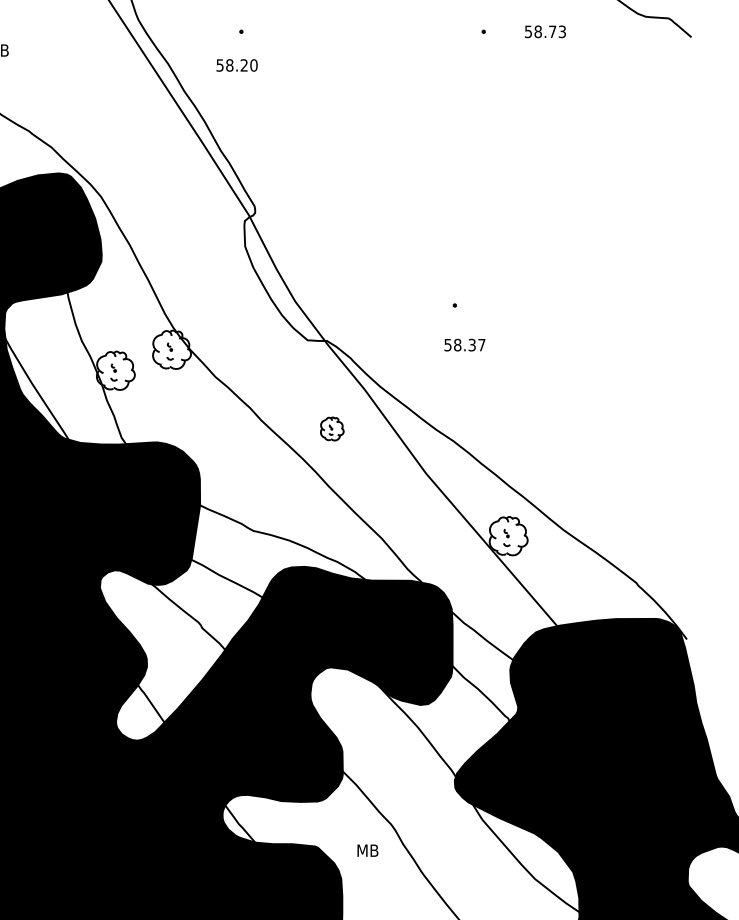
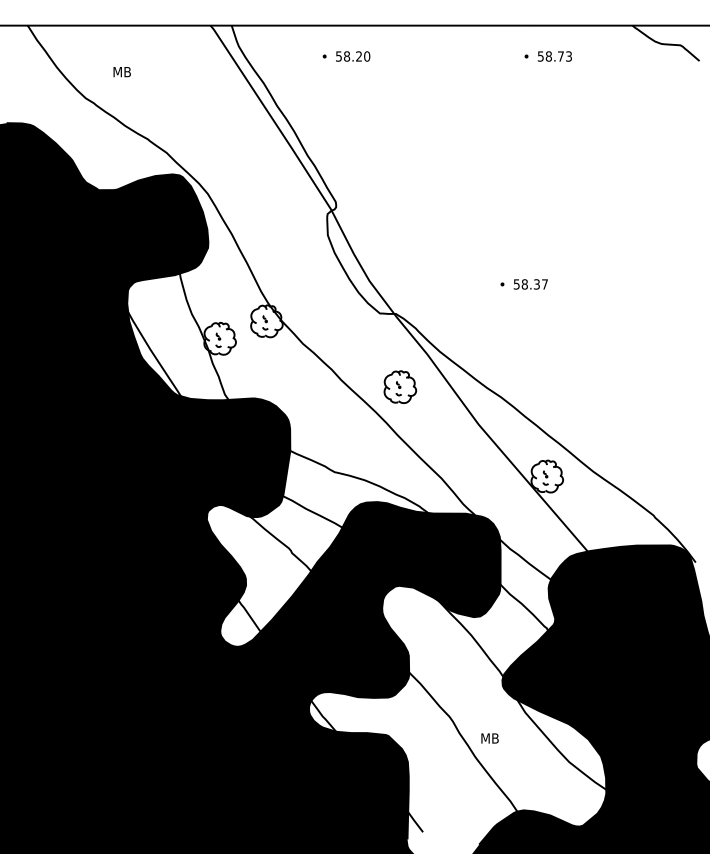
text: (544, 31) -> (554, 56), moved
text: (237, 65) -> (353, 56), moved
text: (464, 345) -> (530, 284), moved
part: (332, 429) -> (400, 387), size x1.67
text: (367, 850) -> (489, 738), moved

